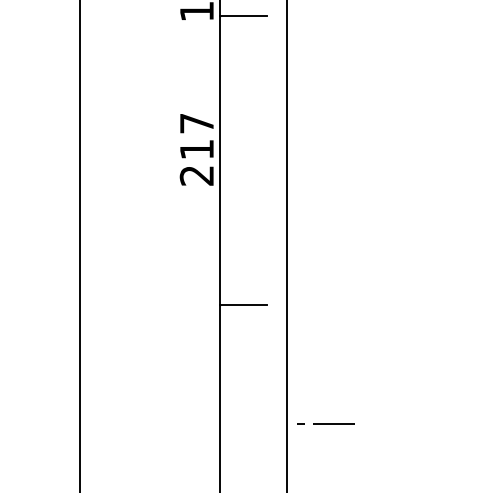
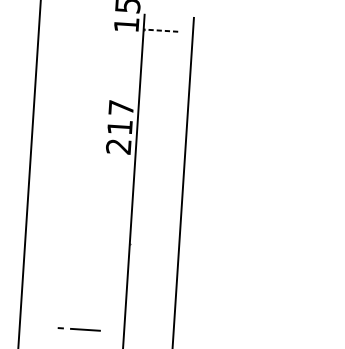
line: (243, 16) -> (160, 30), solid -> dashed
line: (243, 304) -> (147, 244), removed
line: (325, 423) -> (79, 328), moved

